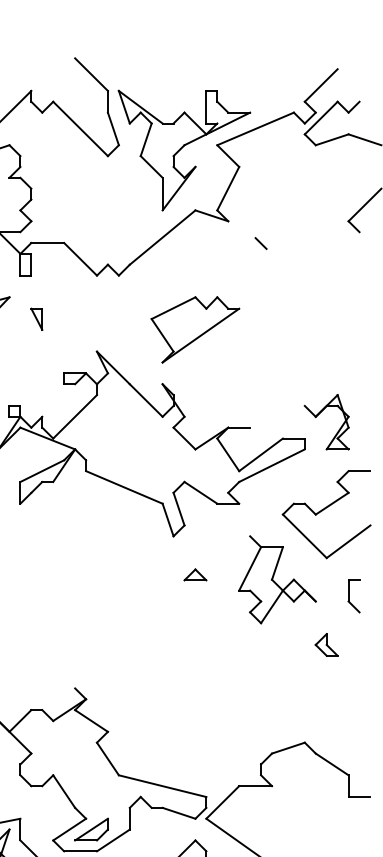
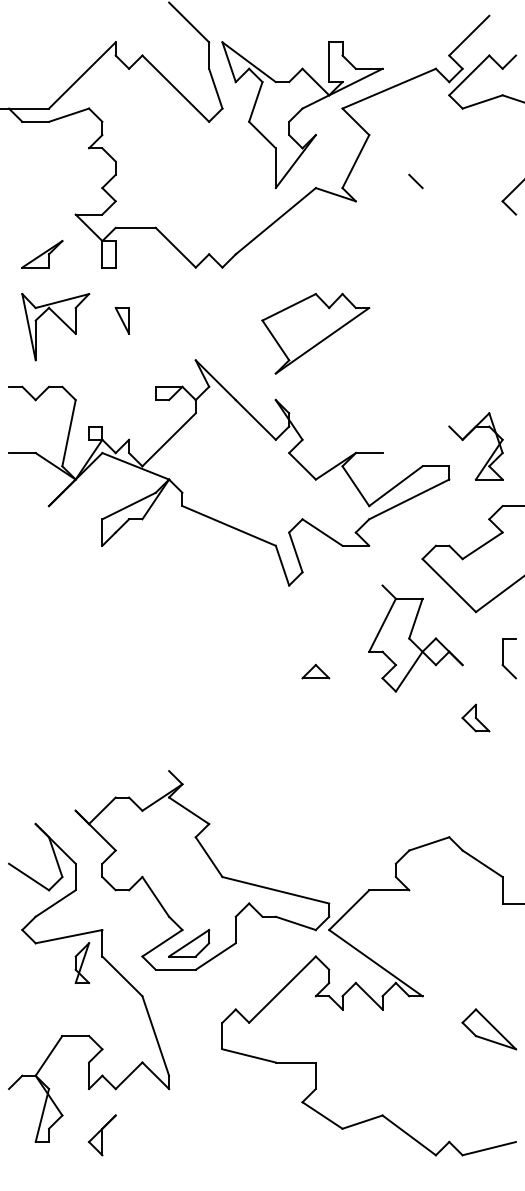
line: (260, 243) -> (415, 181), moved
part: (195, 574) -> (315, 671), moved

